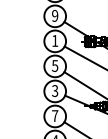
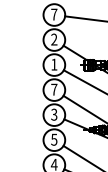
text: (55, 15) -> (54, 39), 9 -> 2
text: (55, 65) -> (54, 89), 5 -> 7
text: (55, 115) -> (54, 139), 7 -> 5

